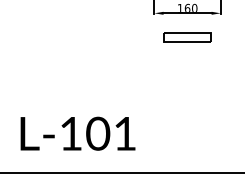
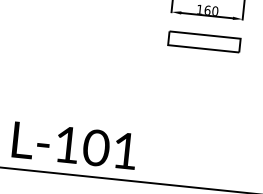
part: (187, 37) -> (204, 41), size x1.43
text: (77, 133) -> (74, 145), moved

